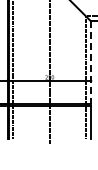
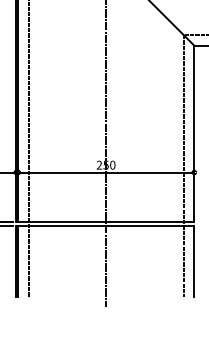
line: (91, 63) -> (195, 135), dashed -> solid

